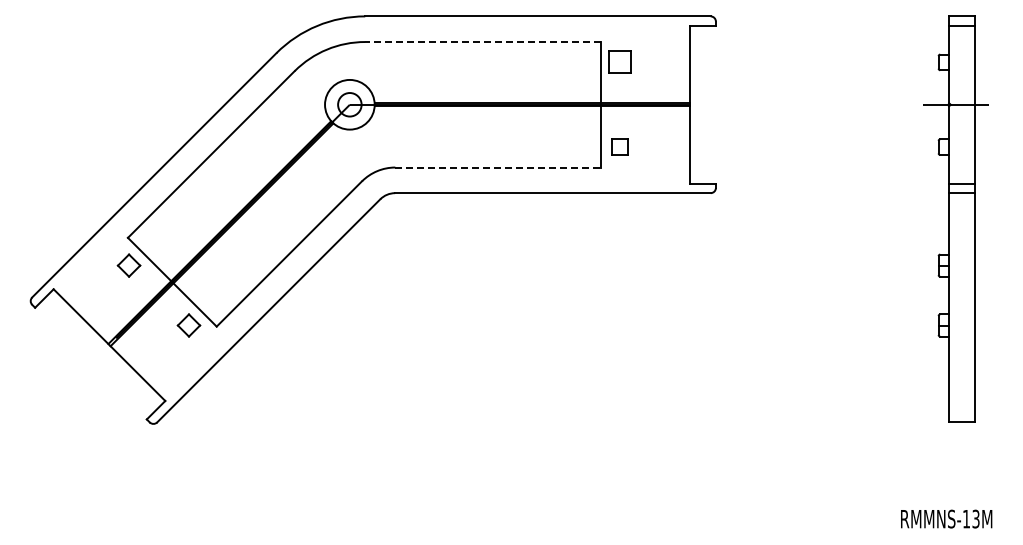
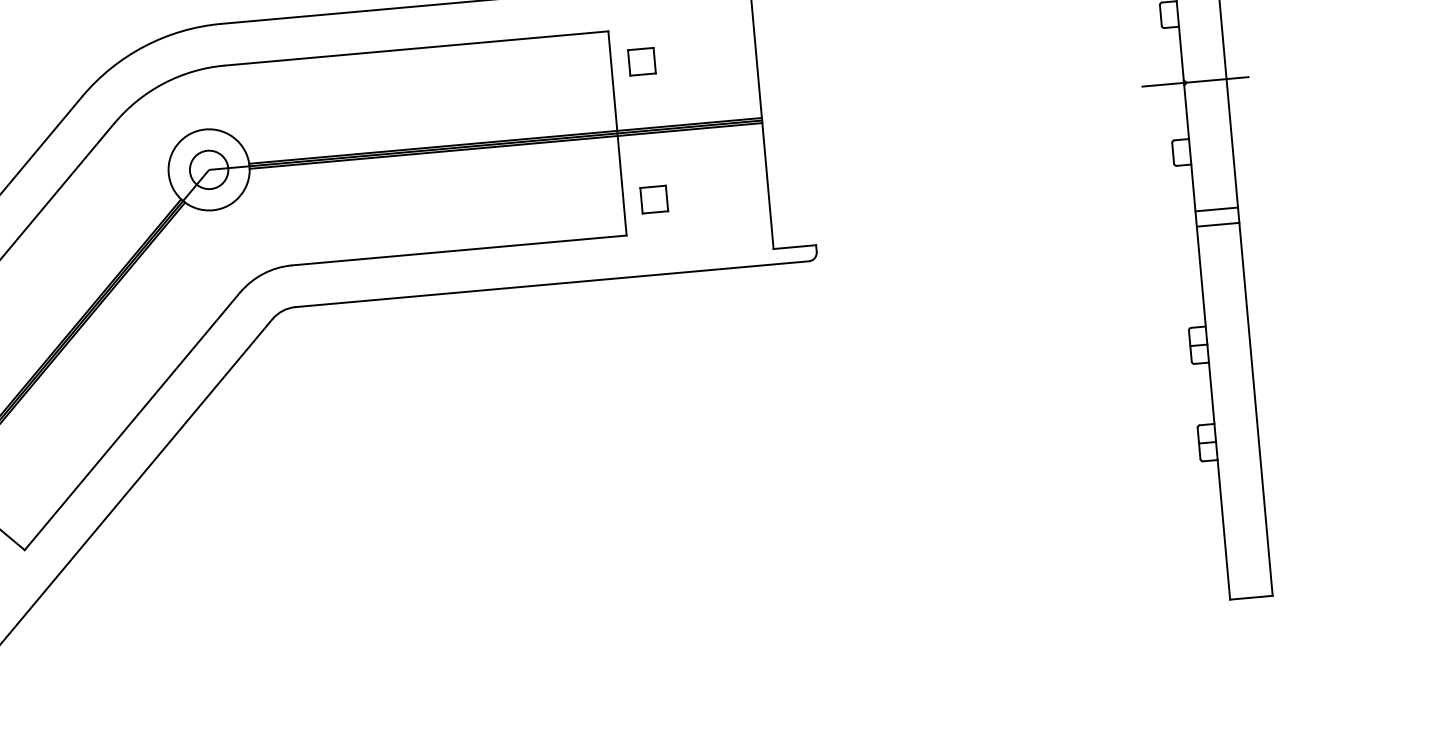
line: (482, 42) -> (415, 49), dashed -> solid
part: (619, 62) -> (641, 61), size x0.71
line: (498, 167) -> (460, 250), dashed -> solid

